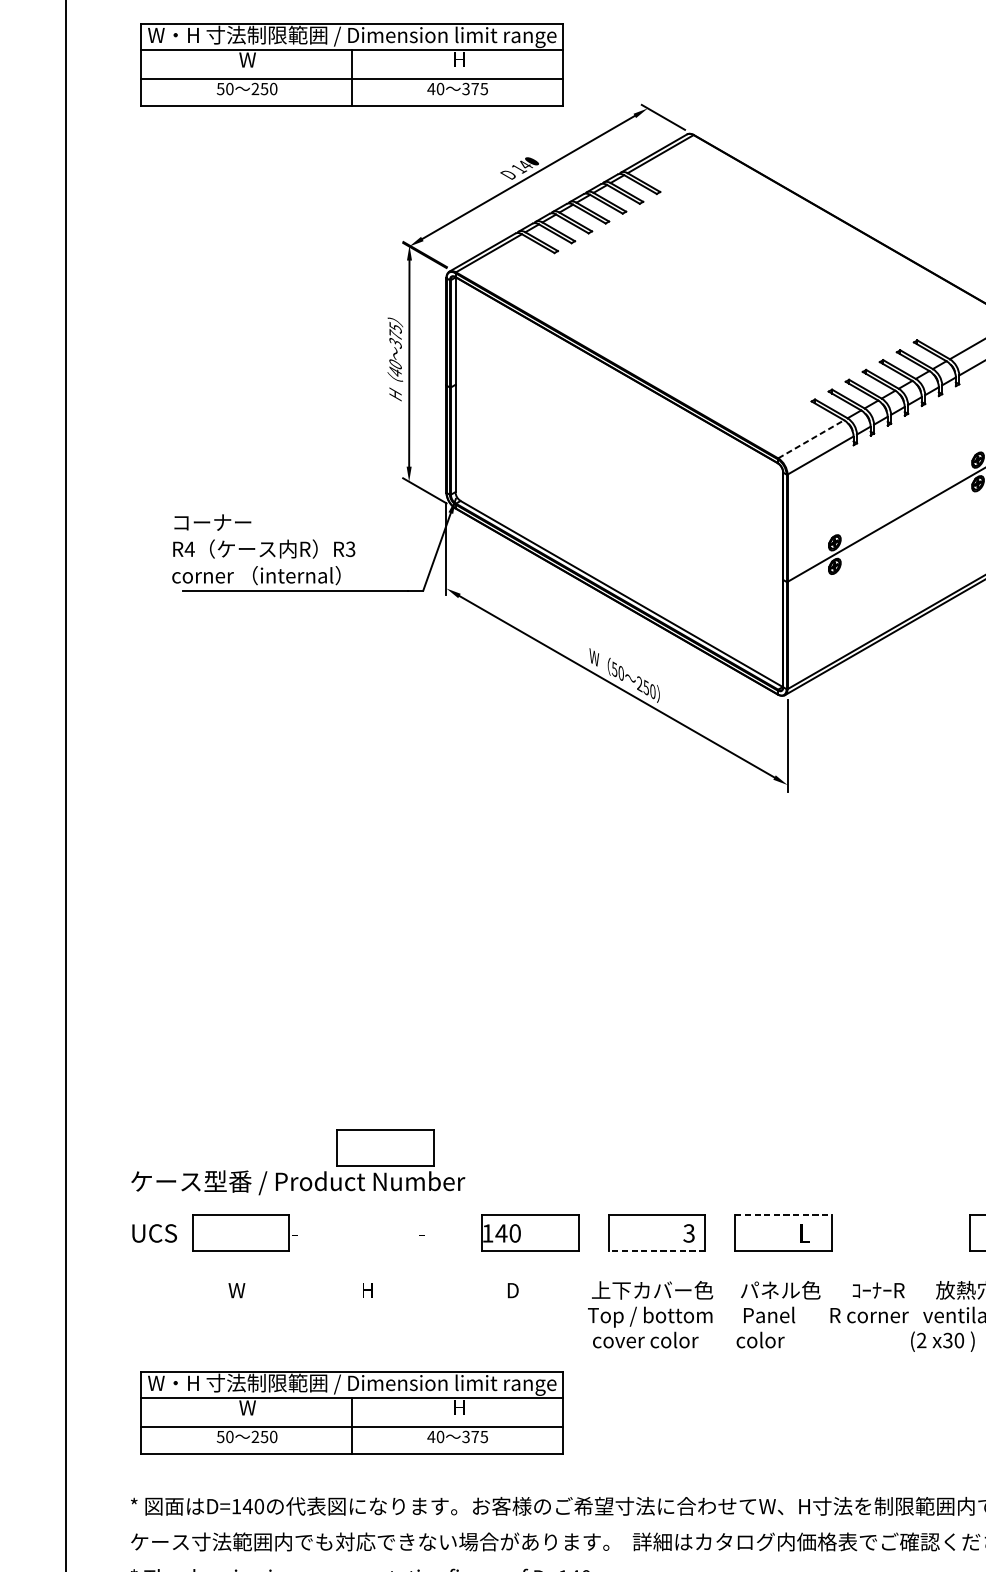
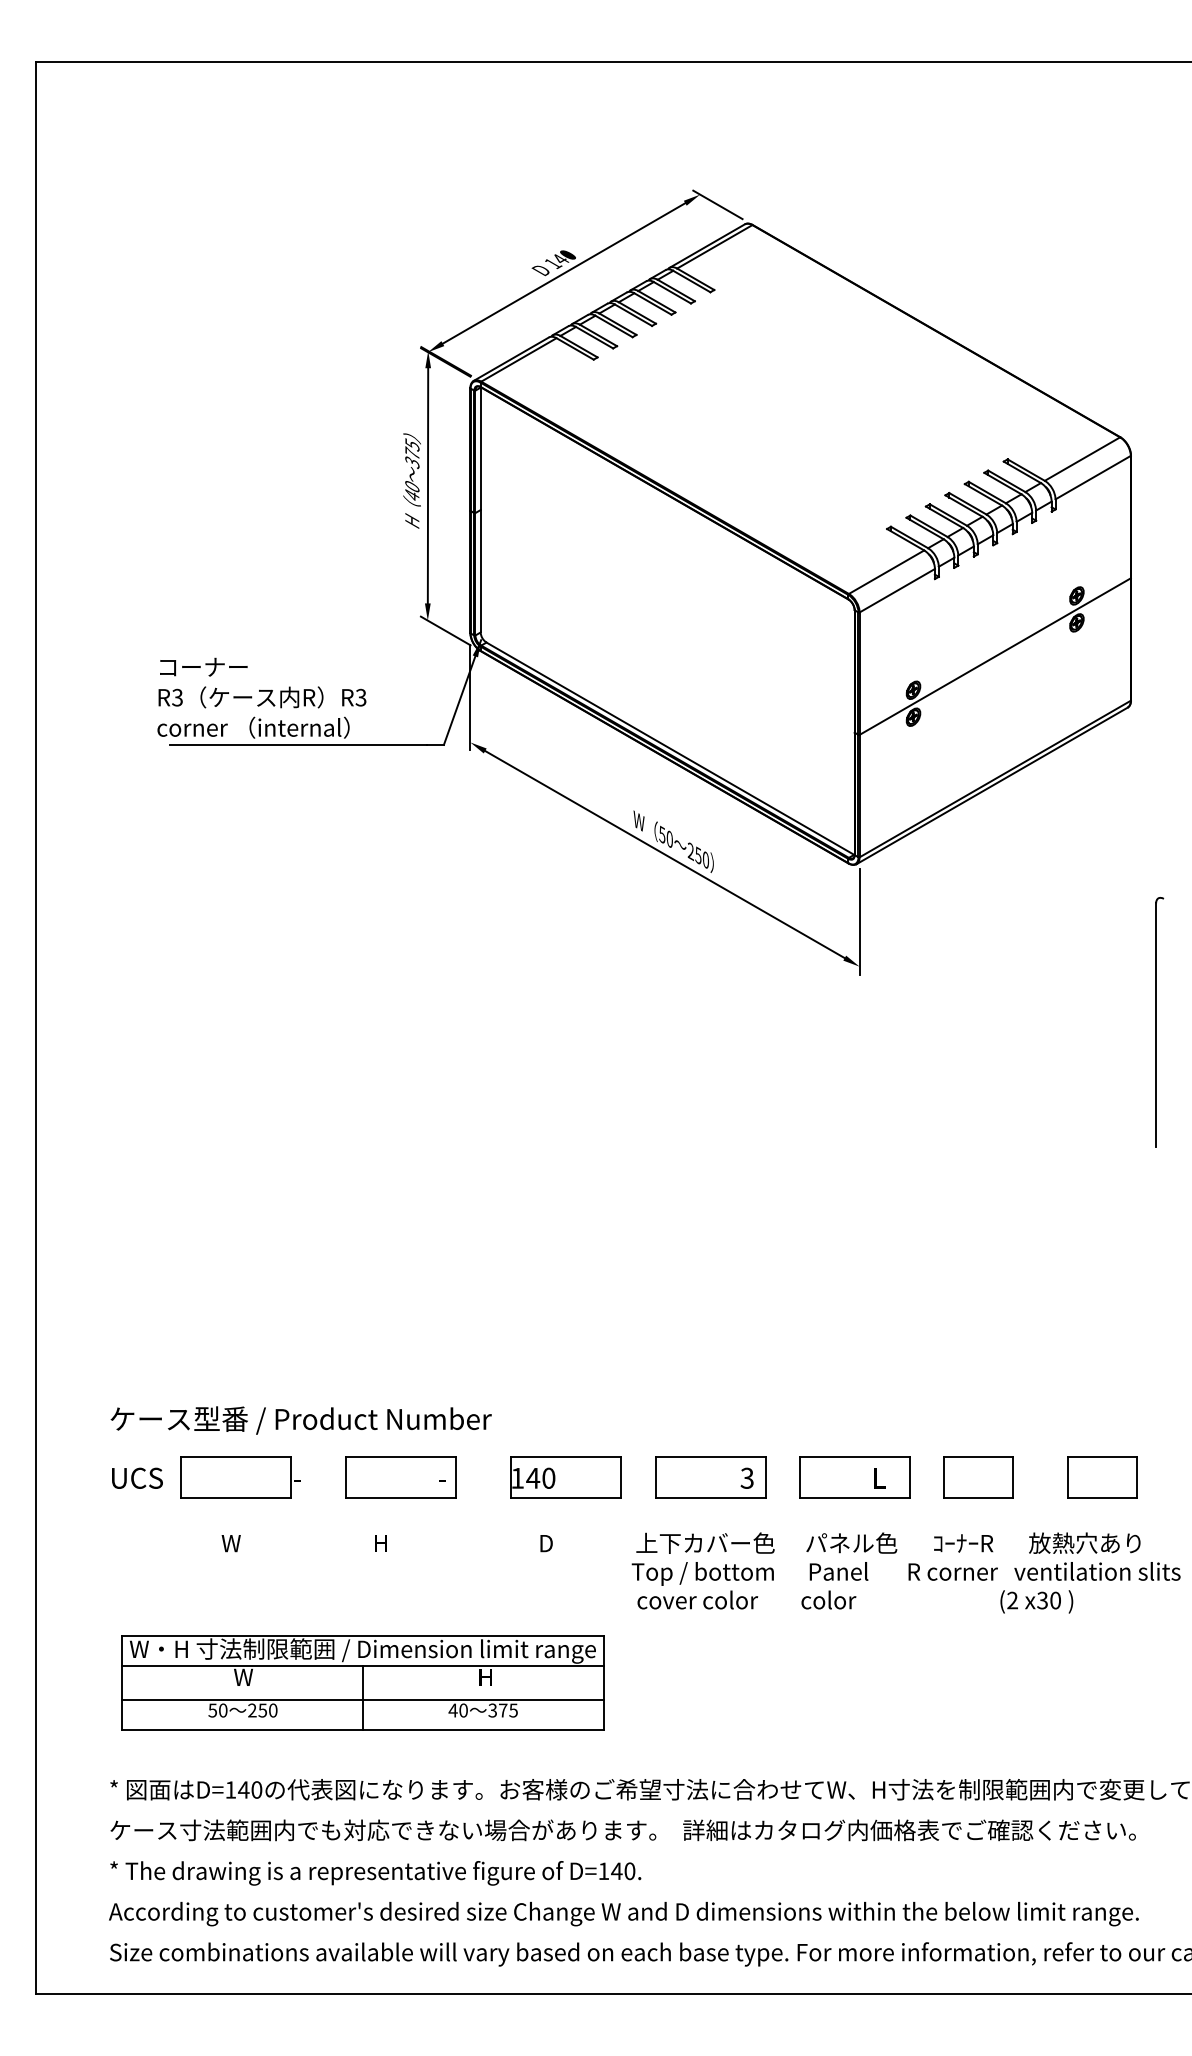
part: (351, 64) -> (362, 144), removed
line: (812, 438) -> (887, 571), dashed -> solid
text: (189, 549) -> (177, 697), R4 -> R3
part: (385, 1147) -> (400, 1477), moved
line: (783, 1214) -> (855, 1456), dashed -> solid
part: (891, 1232) -> (978, 1477), added
line: (656, 1251) -> (710, 1498), dashed -> solid

